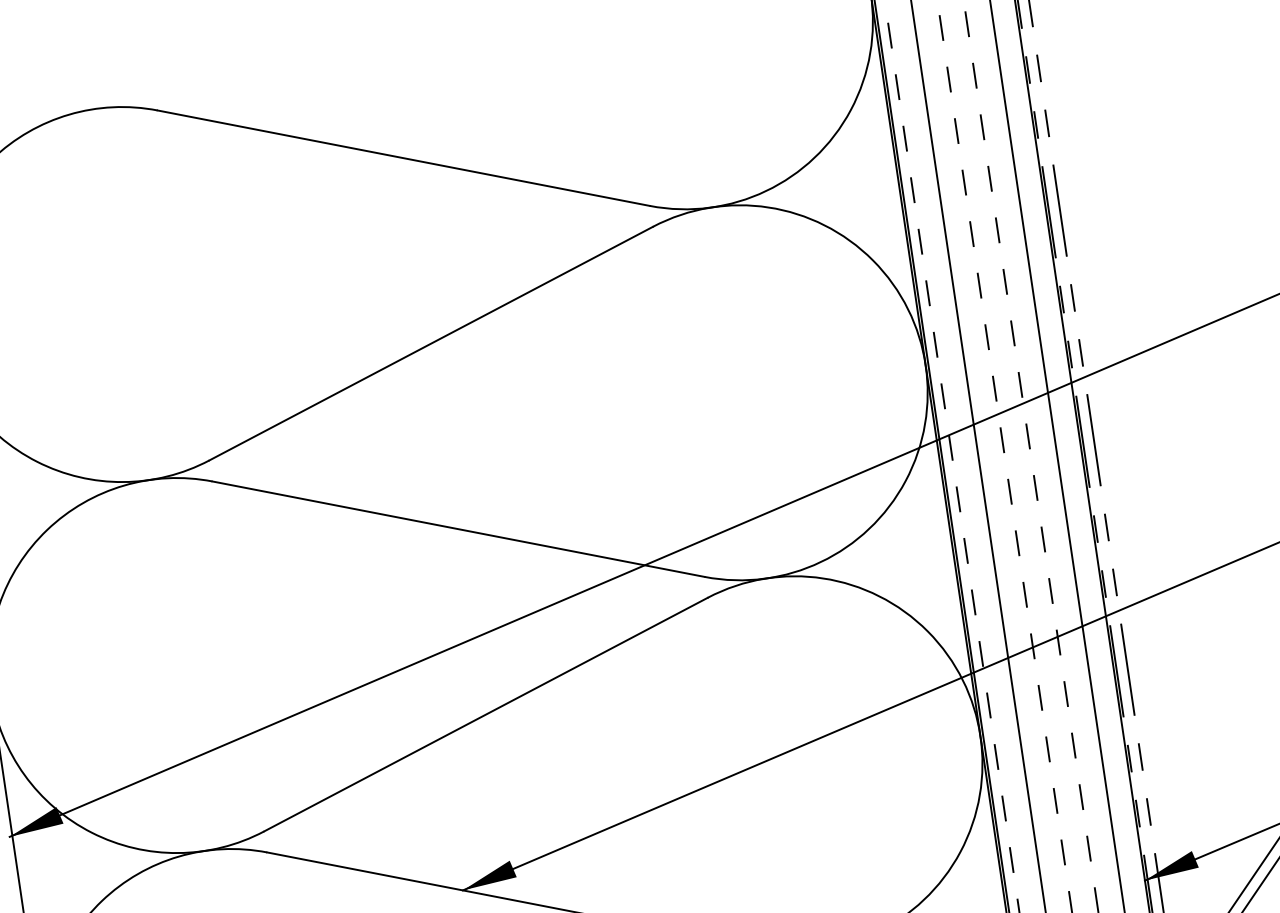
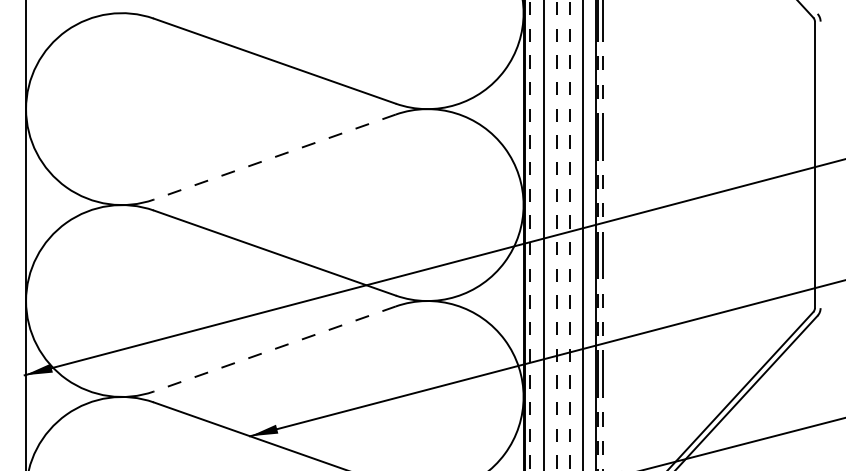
line: (430, 344) -> (274, 157), solid -> dashed
line: (485, 715) -> (274, 349), solid -> dashed

